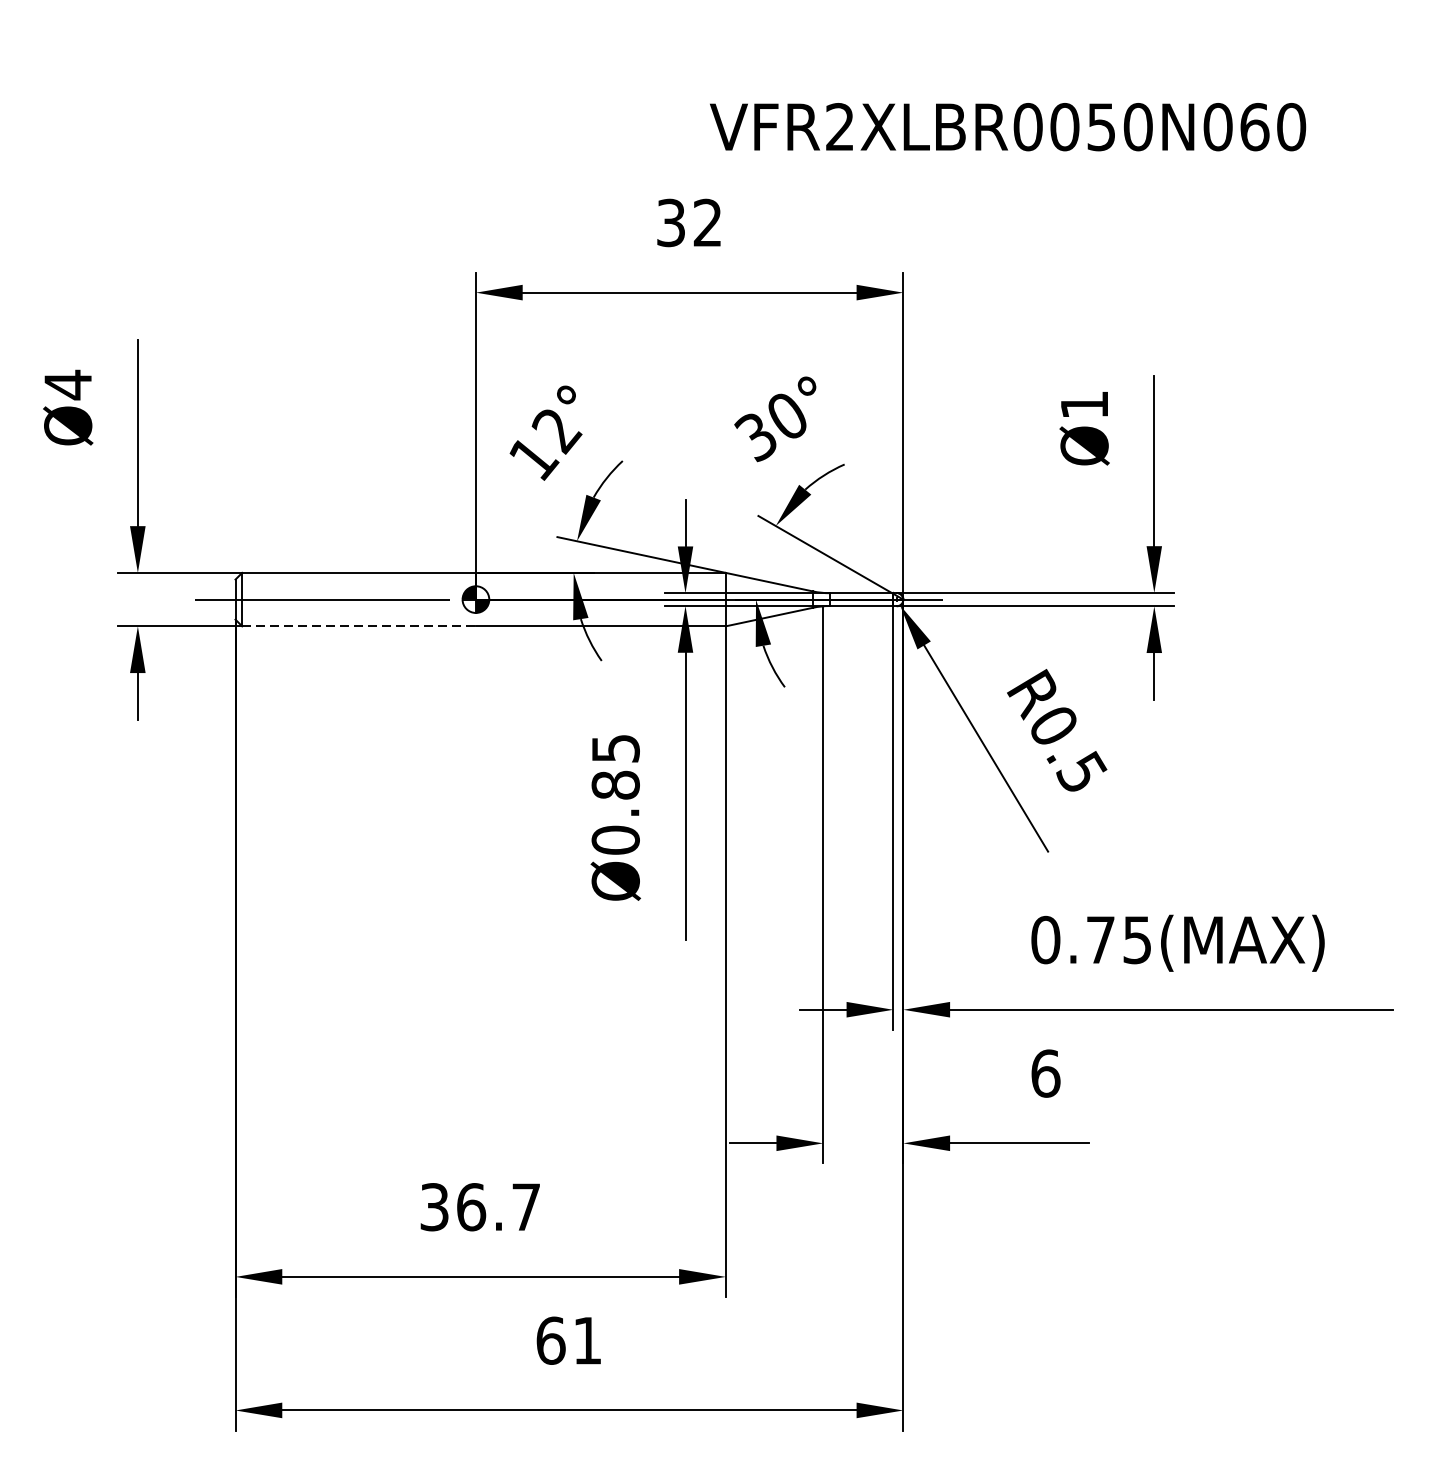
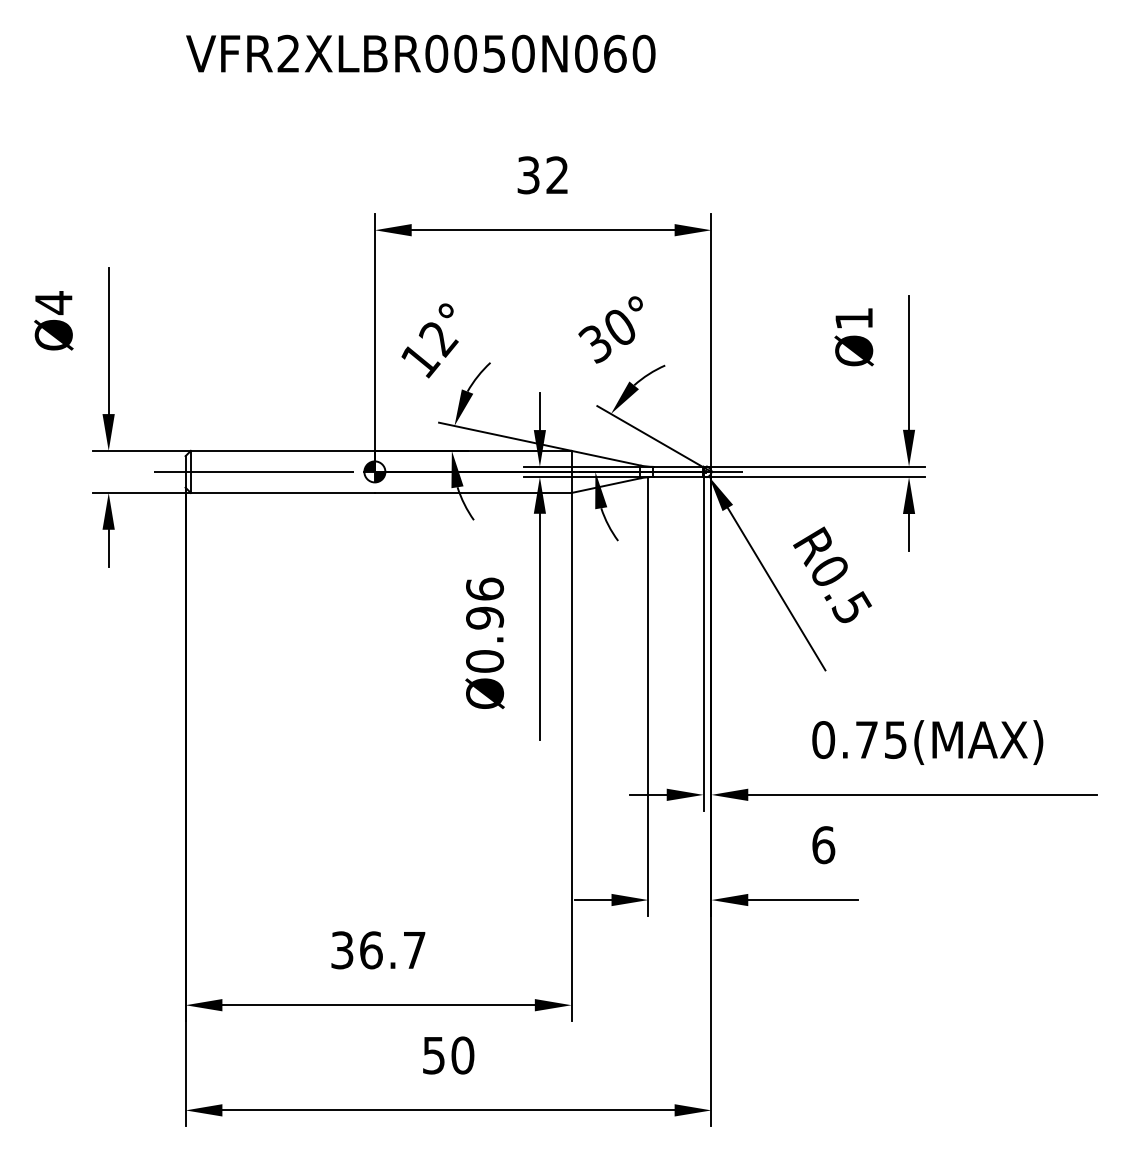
text: (1007, 126) -> (420, 53), moved
line: (359, 625) -> (283, 492), dashed -> solid
text: (616, 766) -> (485, 603), Ø0.85 -> Ø0.96
text: (569, 1340) -> (448, 1055), 61 -> 50

